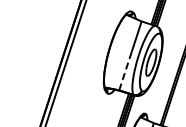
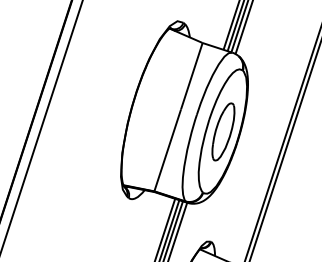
line: (125, 71) -> (167, 150), dashed -> solid

